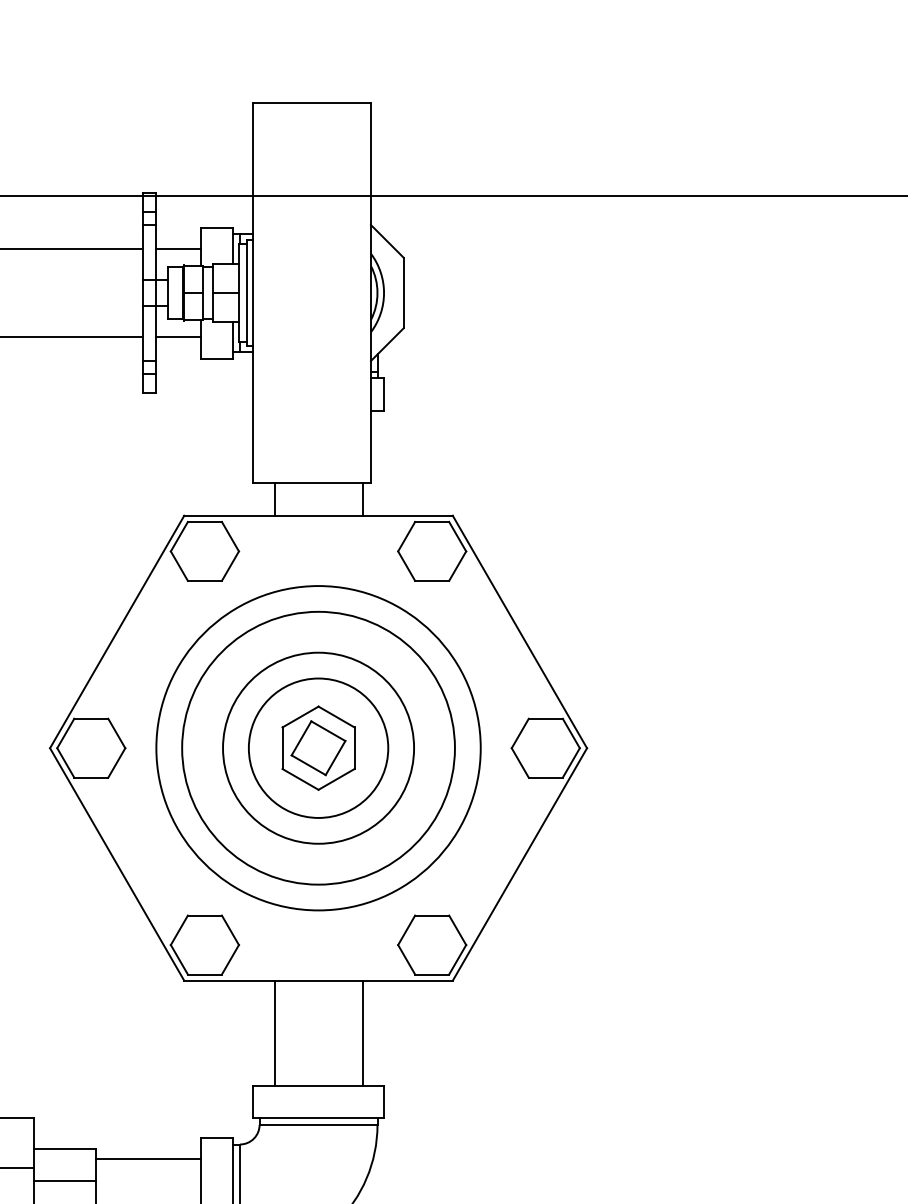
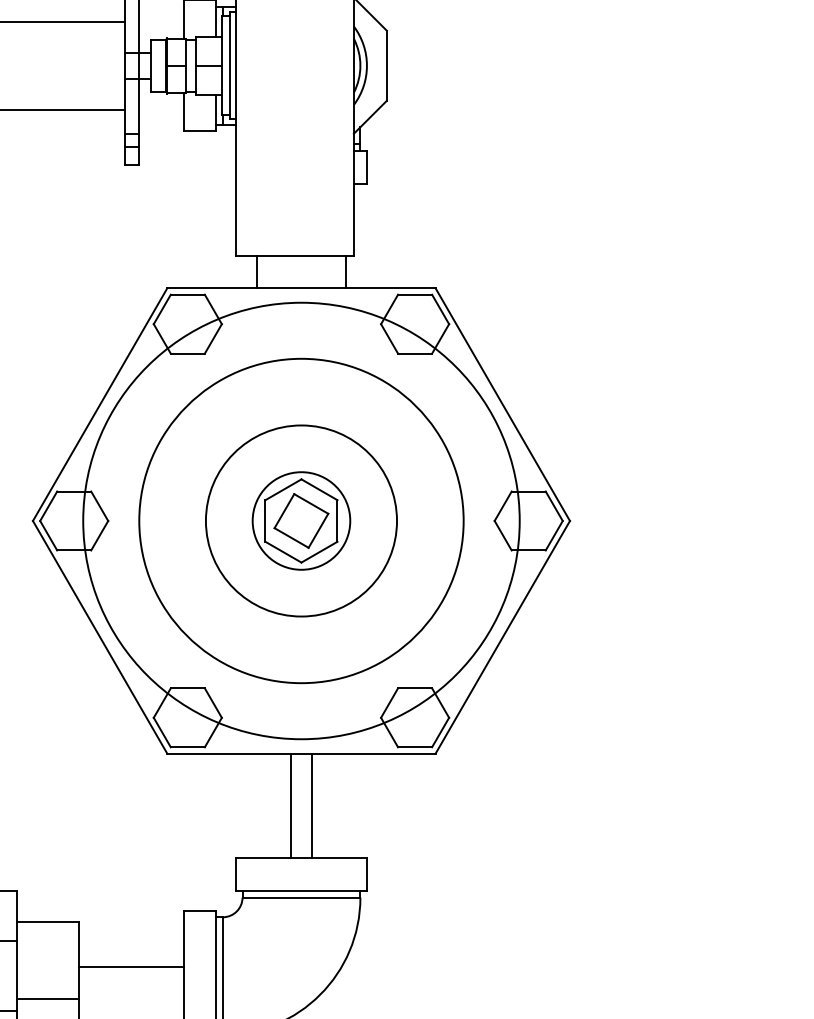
line: (177, 248) -> (160, 21), removed
line: (177, 337) -> (160, 110), removed
circle: (318, 747) -> (301, 520), size x0.7
circle: (318, 747) -> (301, 520), size x1.6
line: (274, 1032) -> (312, 805), moved
line: (362, 1032) -> (290, 805), moved
line: (147, 1159) -> (130, 967), moved
line: (64, 1181) -> (47, 954), removed

